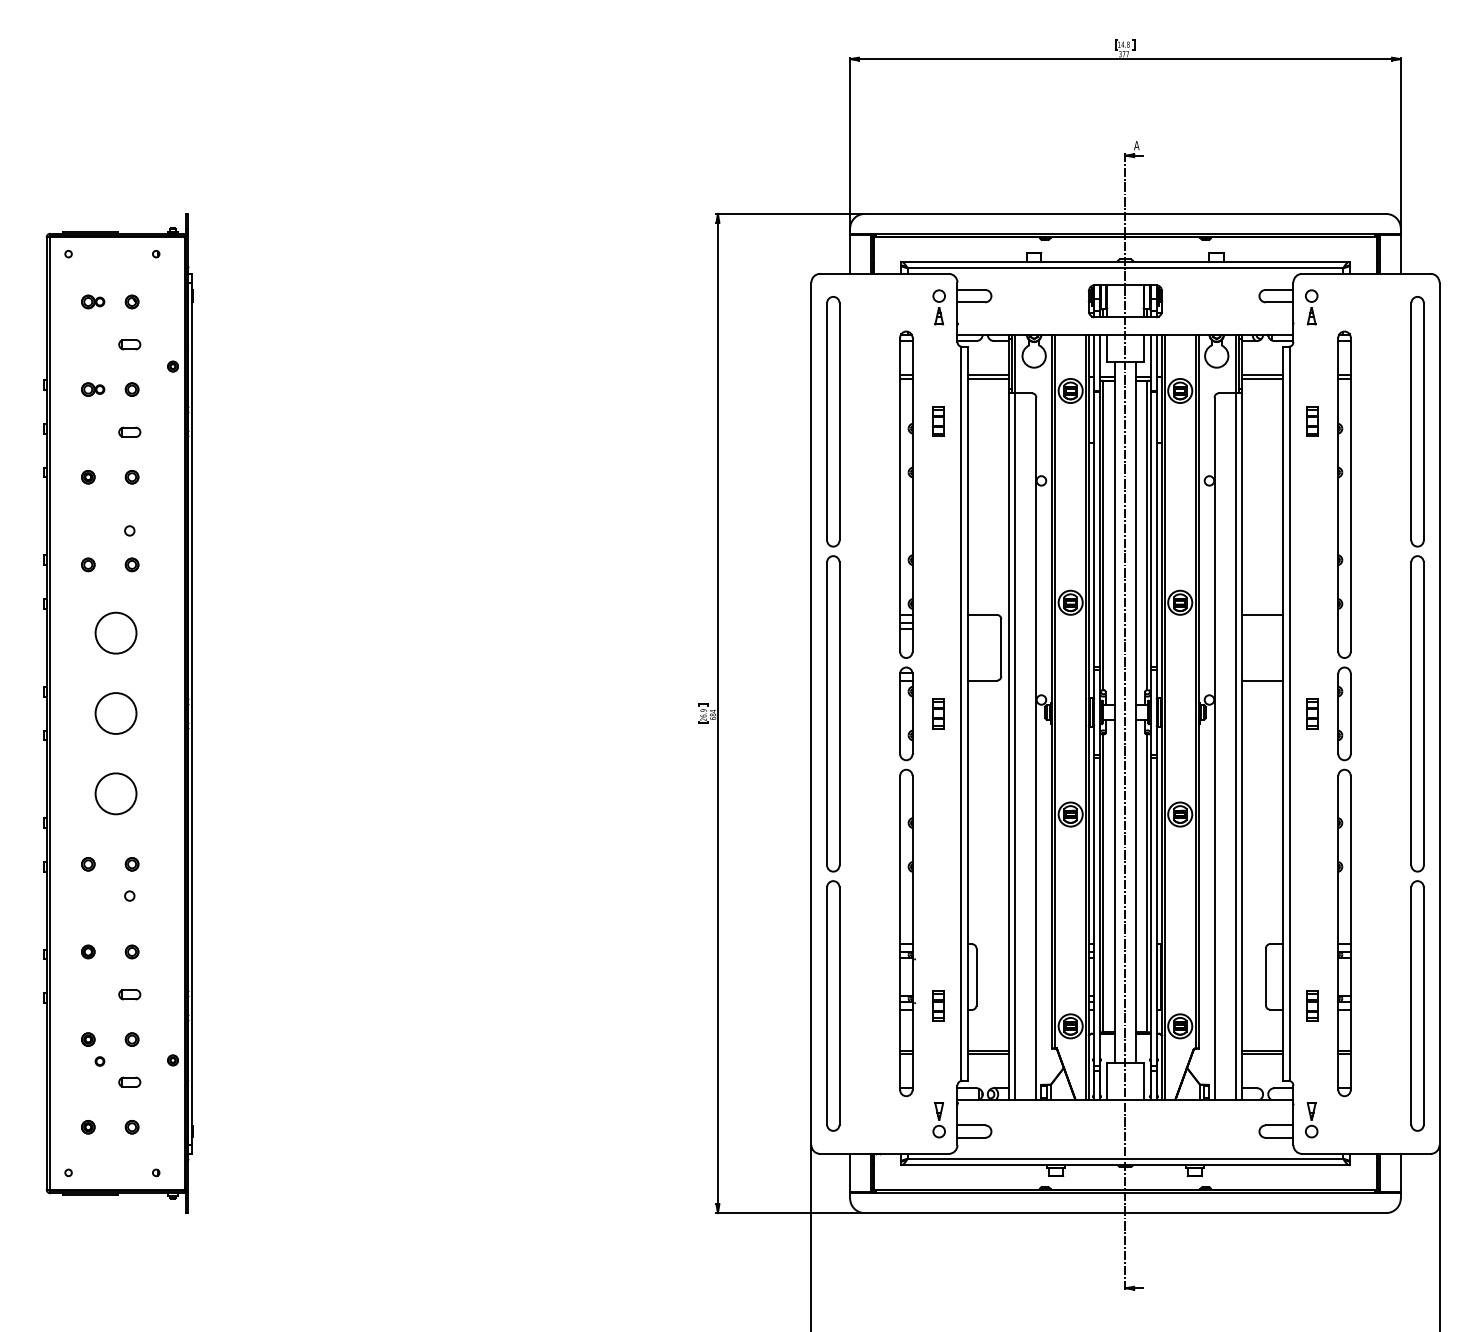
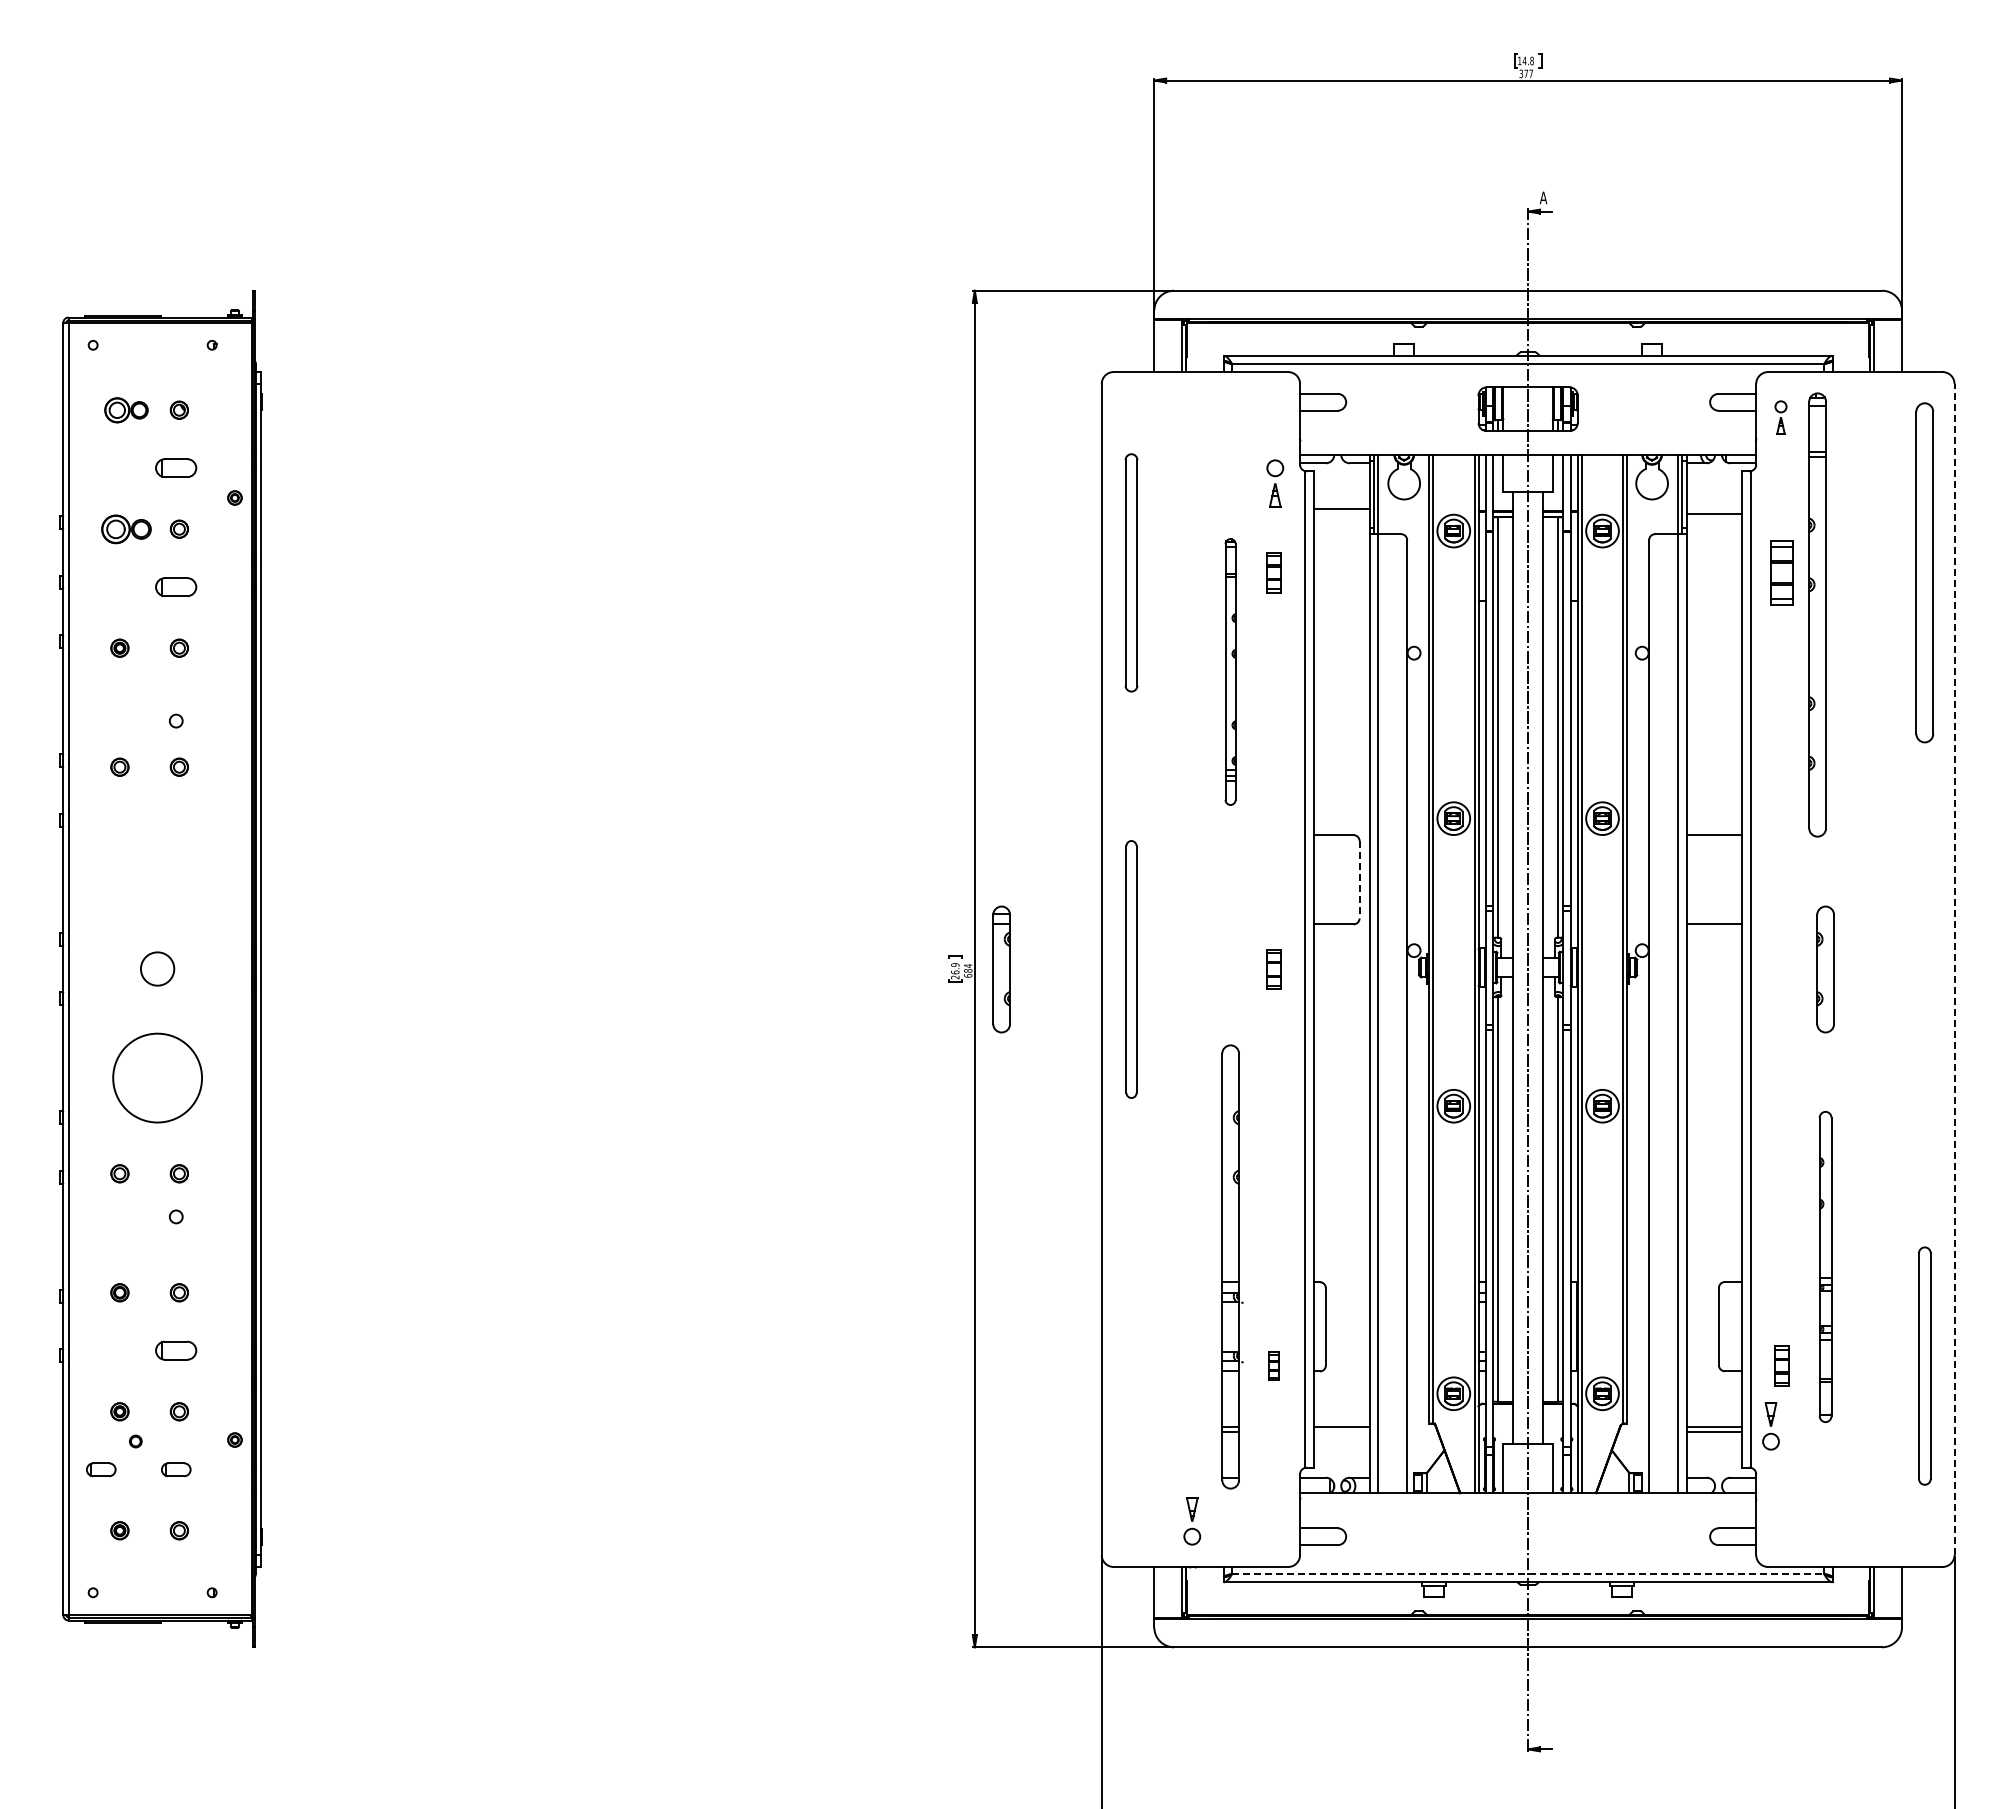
part: (93, 301) -> (126, 409), size x1.4
part: (939, 307) -> (1275, 483), moved
part: (1311, 307) -> (1780, 417), size x0.7
part: (129, 344) -> (176, 468), size x1.4
line: (1262, 375) -> (1714, 509), removed
line: (987, 378) -> (1341, 514), removed
part: (93, 389) -> (126, 528), size x1.6
part: (833, 421) -> (1131, 572), size x0.7
part: (1312, 421) -> (1781, 572), size x1.6
part: (129, 432) -> (176, 587), size x1.4
part: (906, 494) -> (1230, 671), size x0.6
part: (1344, 494) -> (1817, 614), moved
circle: (115, 632) -> (157, 859), removed
line: (1001, 647) -> (1359, 879), solid -> dashed
circle: (115, 713) -> (157, 968), size x0.6
part: (833, 713) -> (1131, 969), size x0.6
part: (906, 713) -> (1001, 969), moved
part: (1312, 713) -> (1781, 969), removed
part: (1417, 713) -> (1924, 969), removed
line: (1439, 713) -> (1954, 969), solid -> dashed
circle: (115, 793) -> (157, 1077), size x1.6
part: (1344, 932) -> (1825, 1266), size x0.7
part: (129, 994) -> (176, 1350), size x1.4
part: (833, 1005) -> (1131, 1365), removed
part: (937, 1005) -> (1273, 1365), size x0.7
part: (1417, 1005) -> (1924, 1365), size x0.7
line: (987, 1054) -> (1341, 1431), removed
part: (74, 1082) -> (101, 1469), added
part: (939, 1120) -> (1192, 1521), moved
part: (1311, 1120) -> (1770, 1426), moved
line: (1125, 1158) -> (1528, 1573), solid -> dashed

